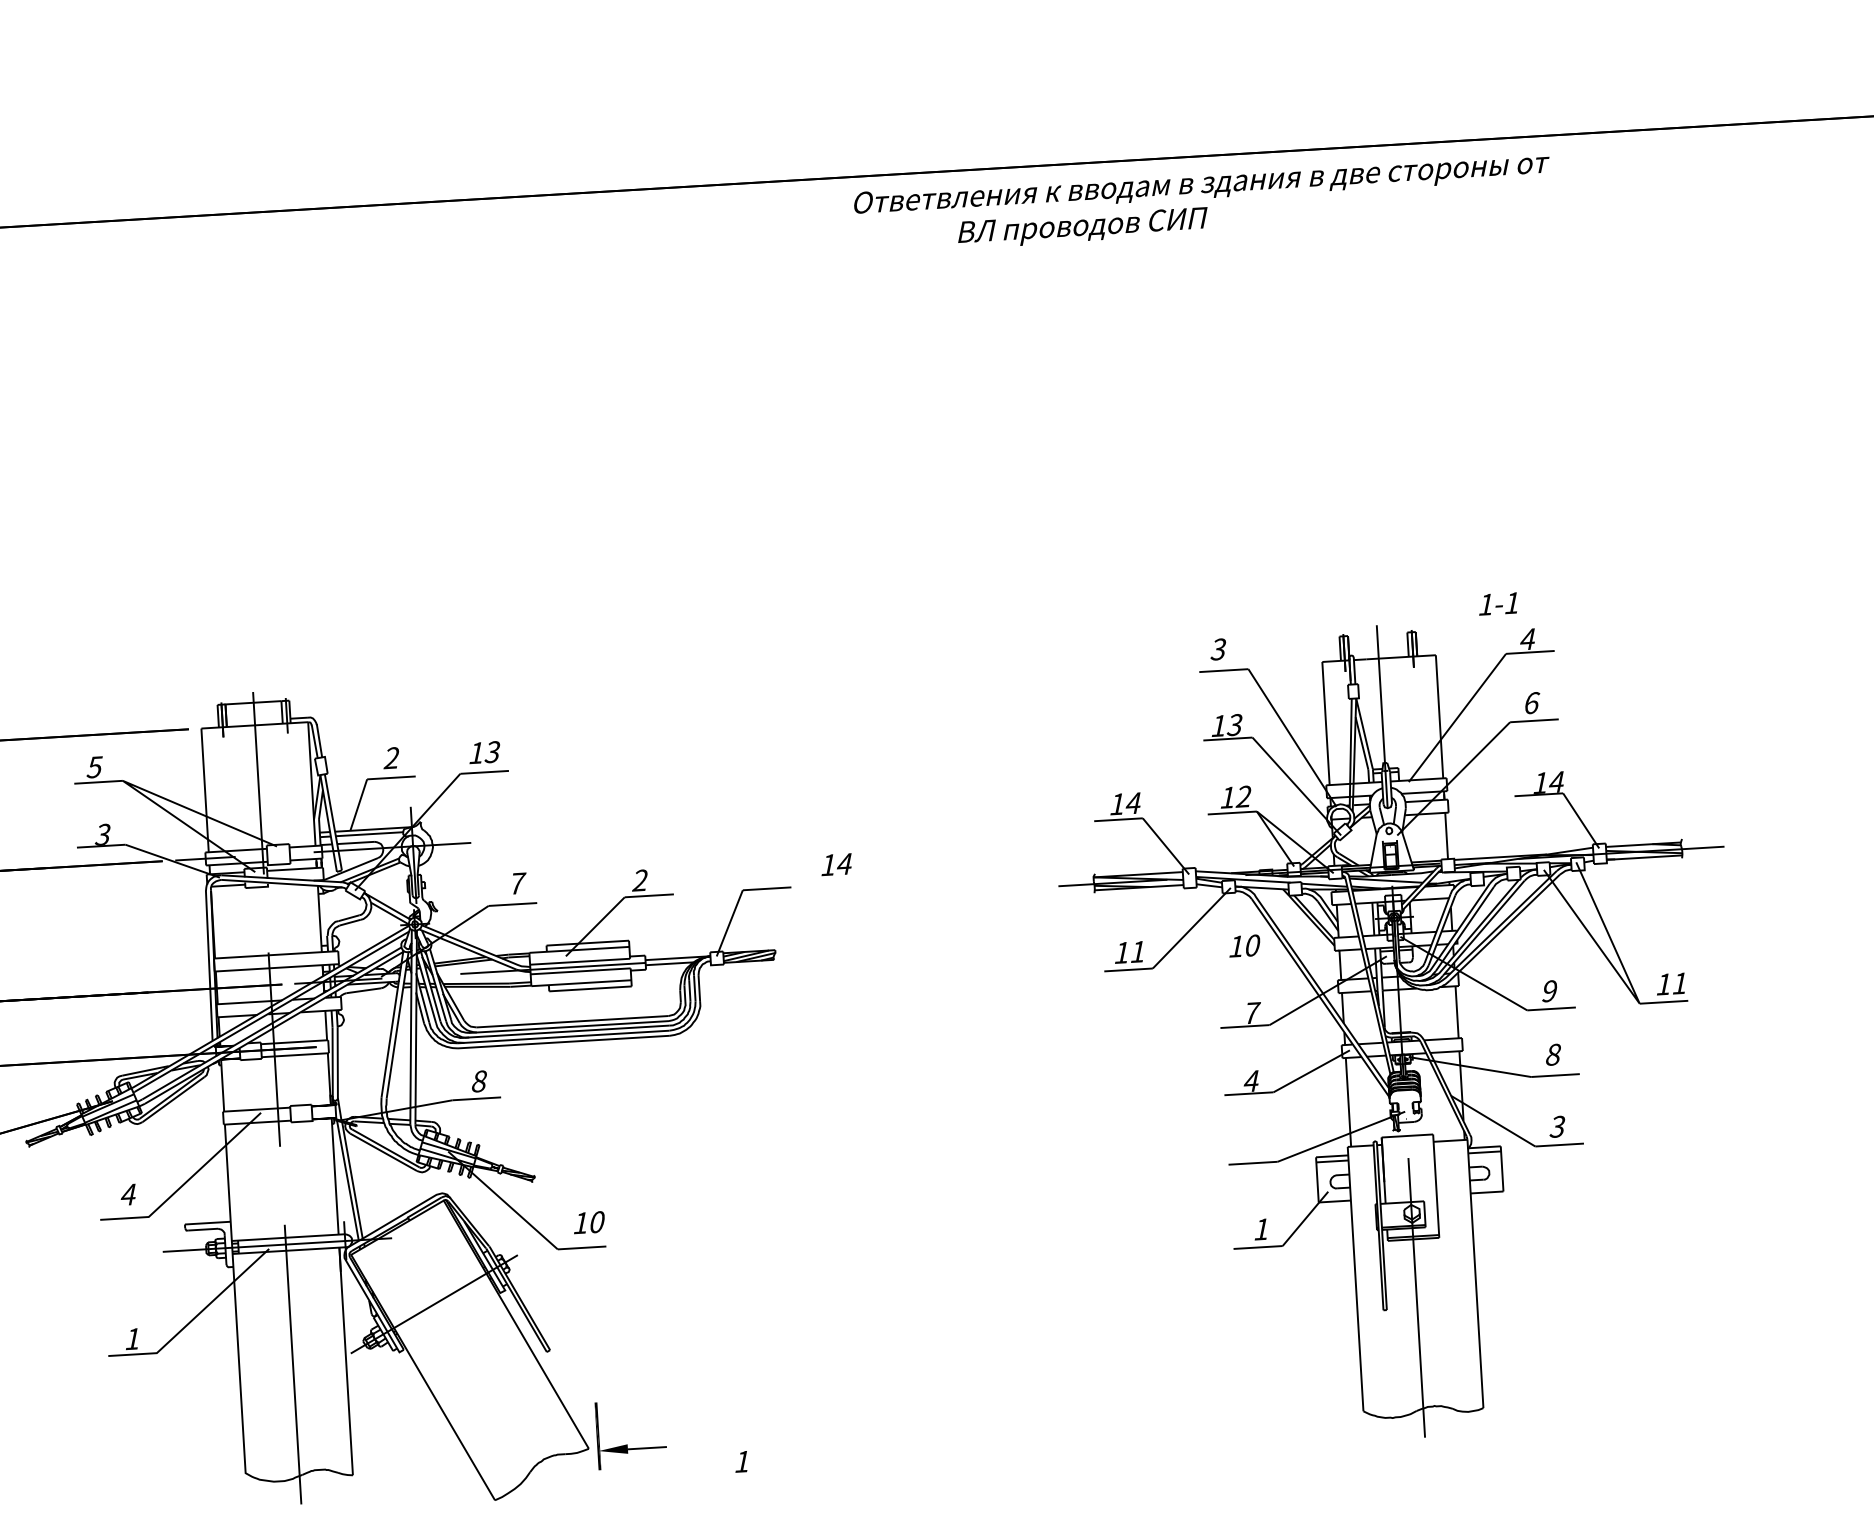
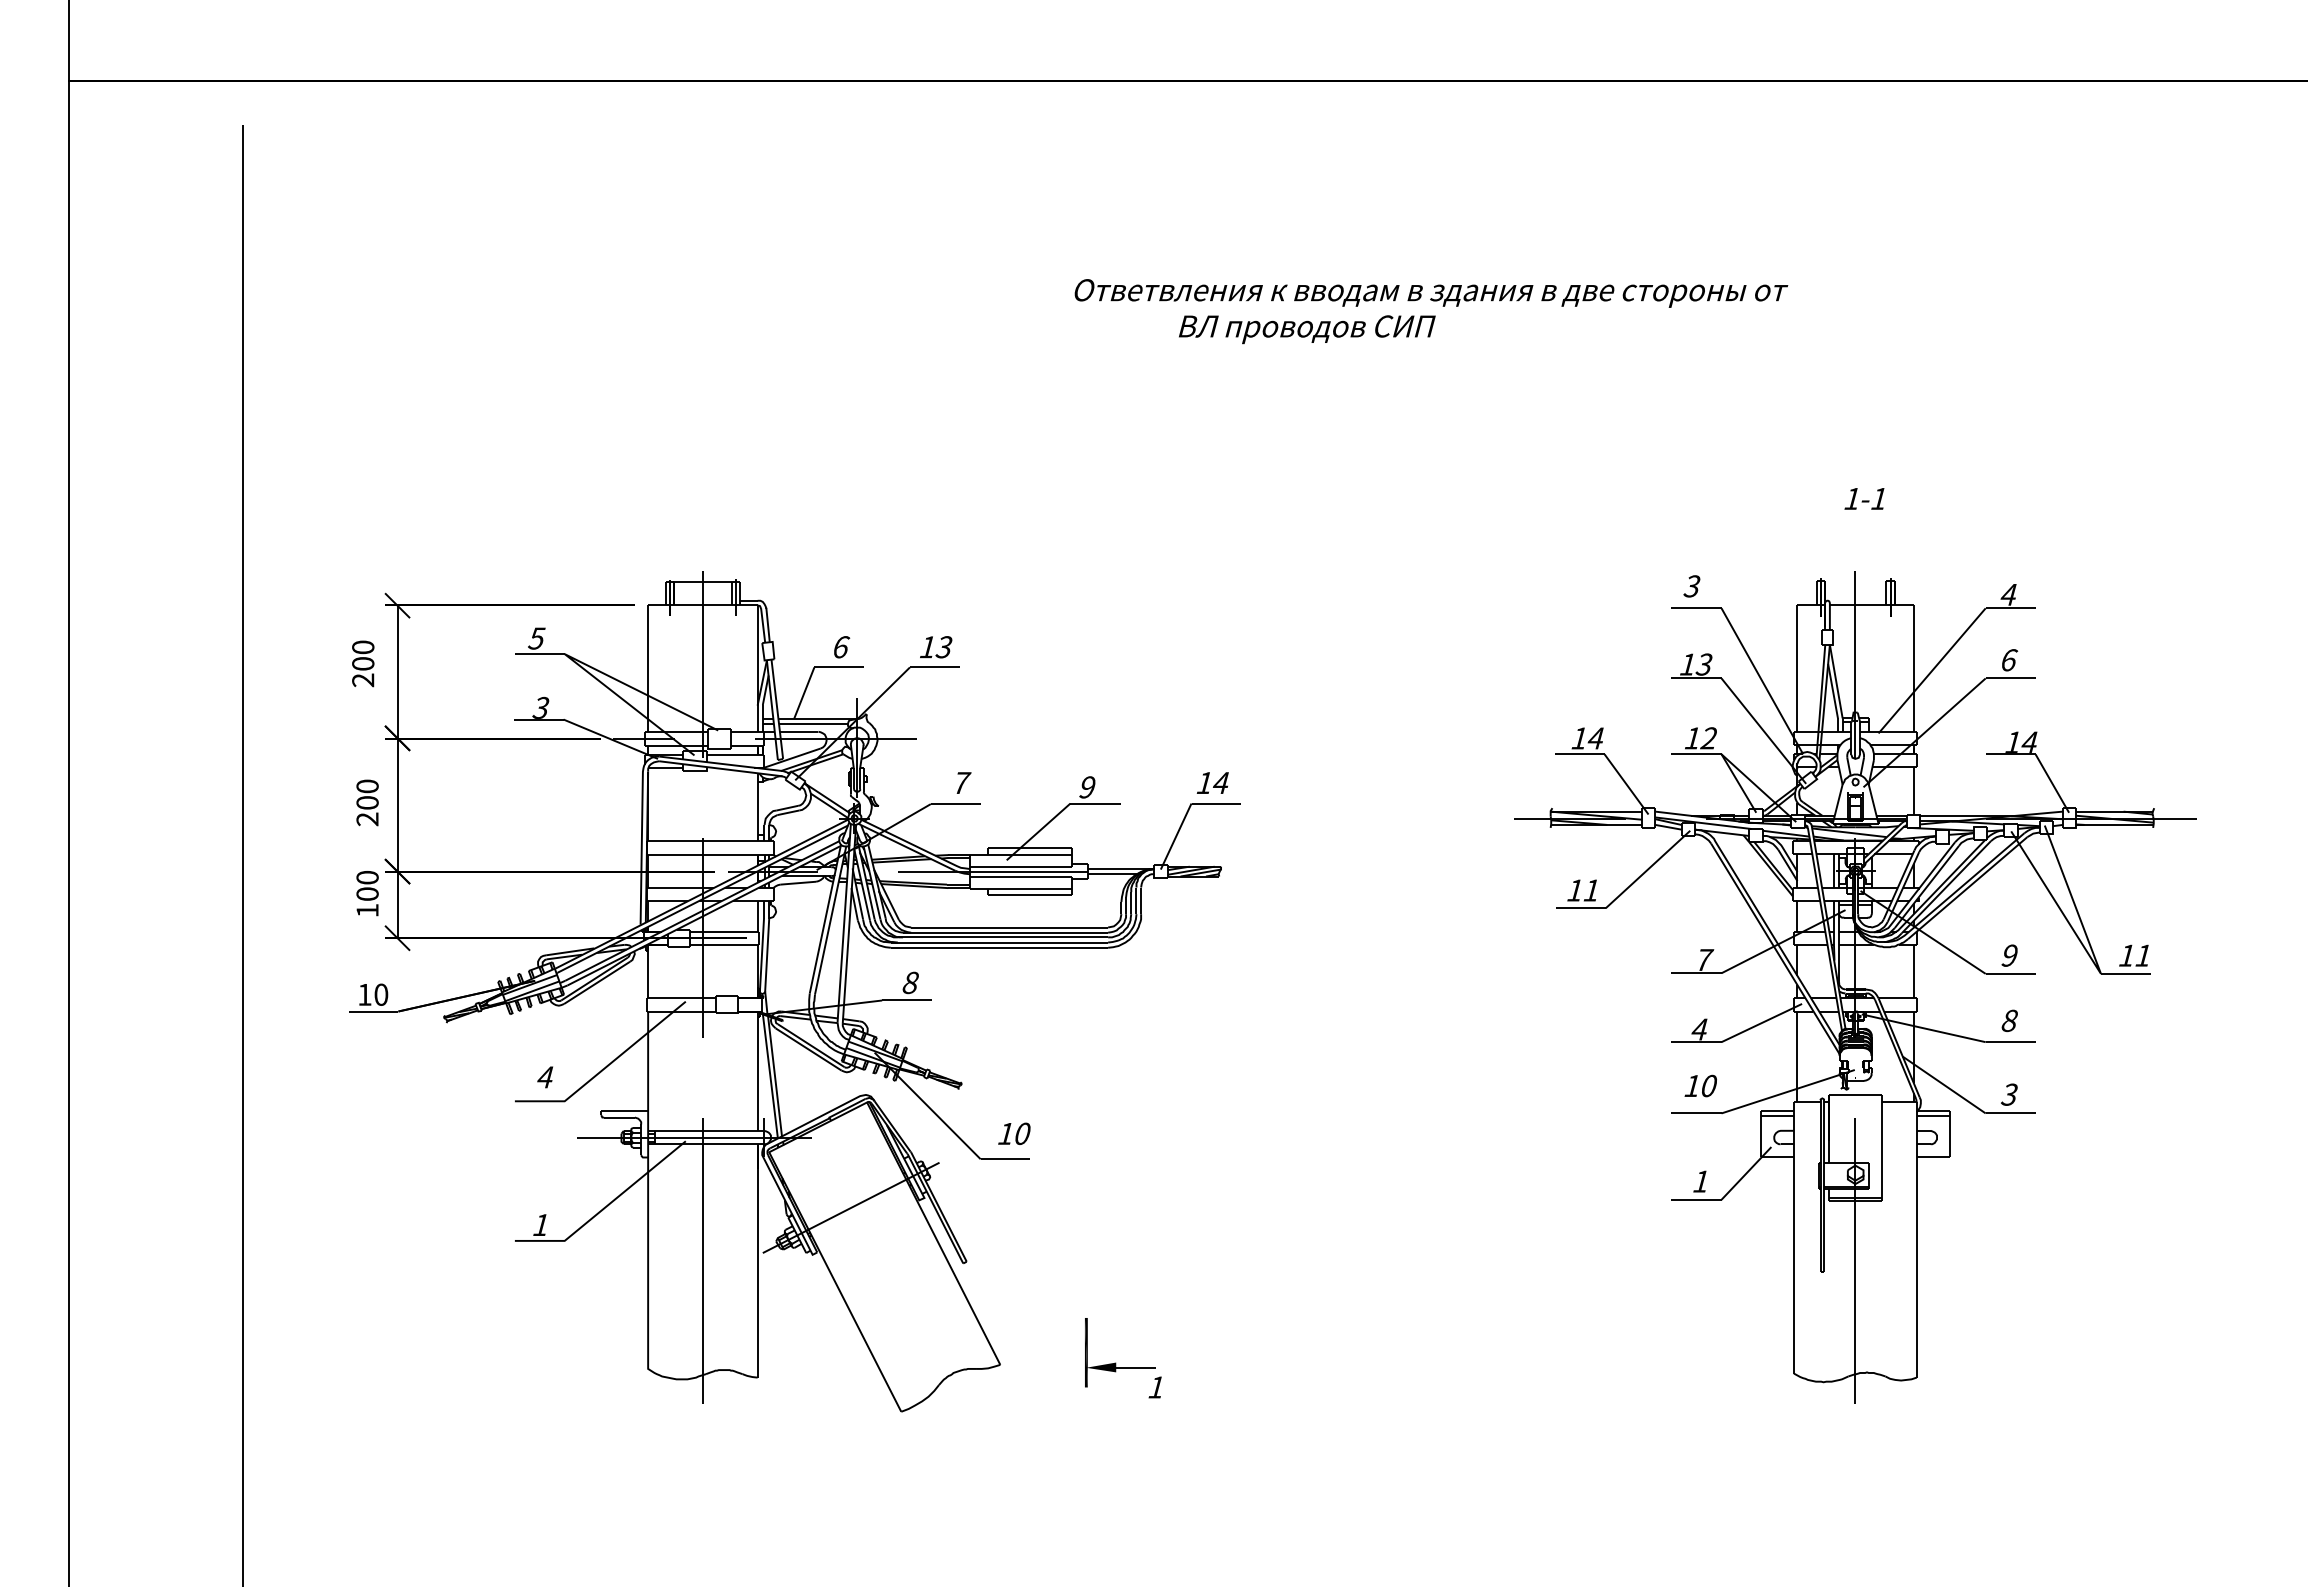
text: (1203, 203) -> (1431, 311), moved
text: (1498, 603) -> (1864, 498), moved
text: (391, 758) -> (840, 647), 2 -> 6
text: (836, 864) -> (1212, 782), moved
text: (639, 880) -> (1086, 787), 2 -> 9
text: (1244, 945) -> (1700, 1085), moved
part: (626, 1444) -> (1115, 1362), moved

